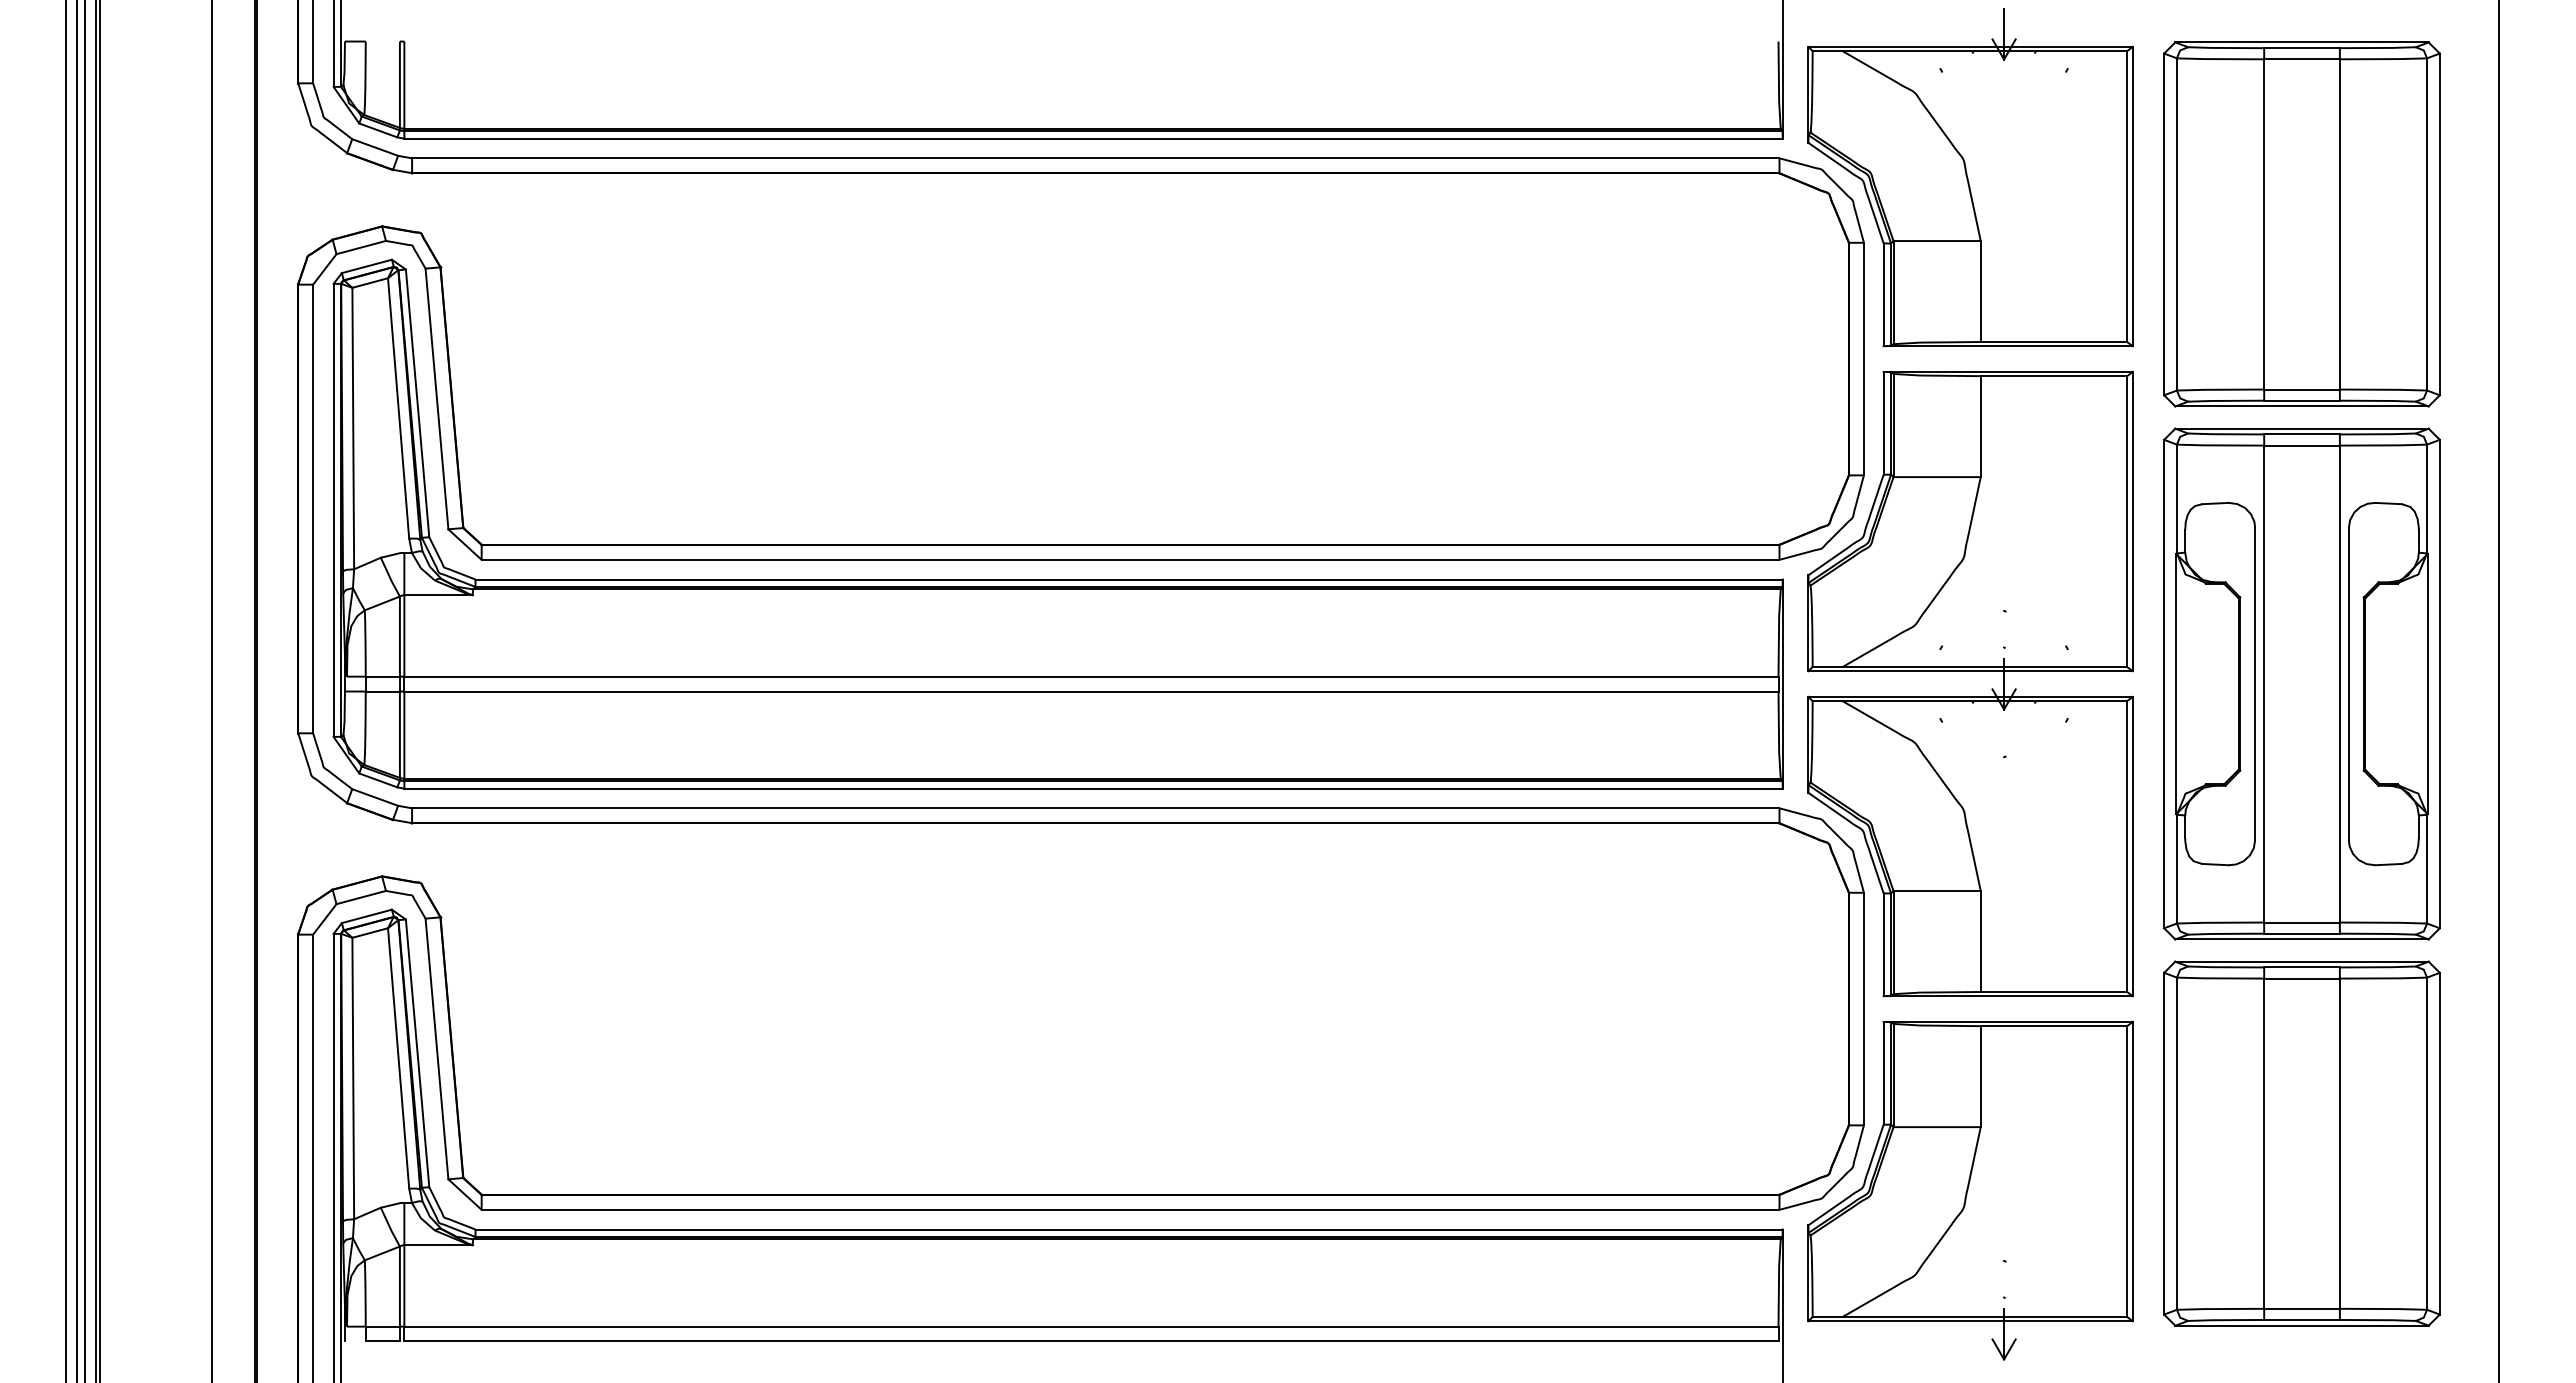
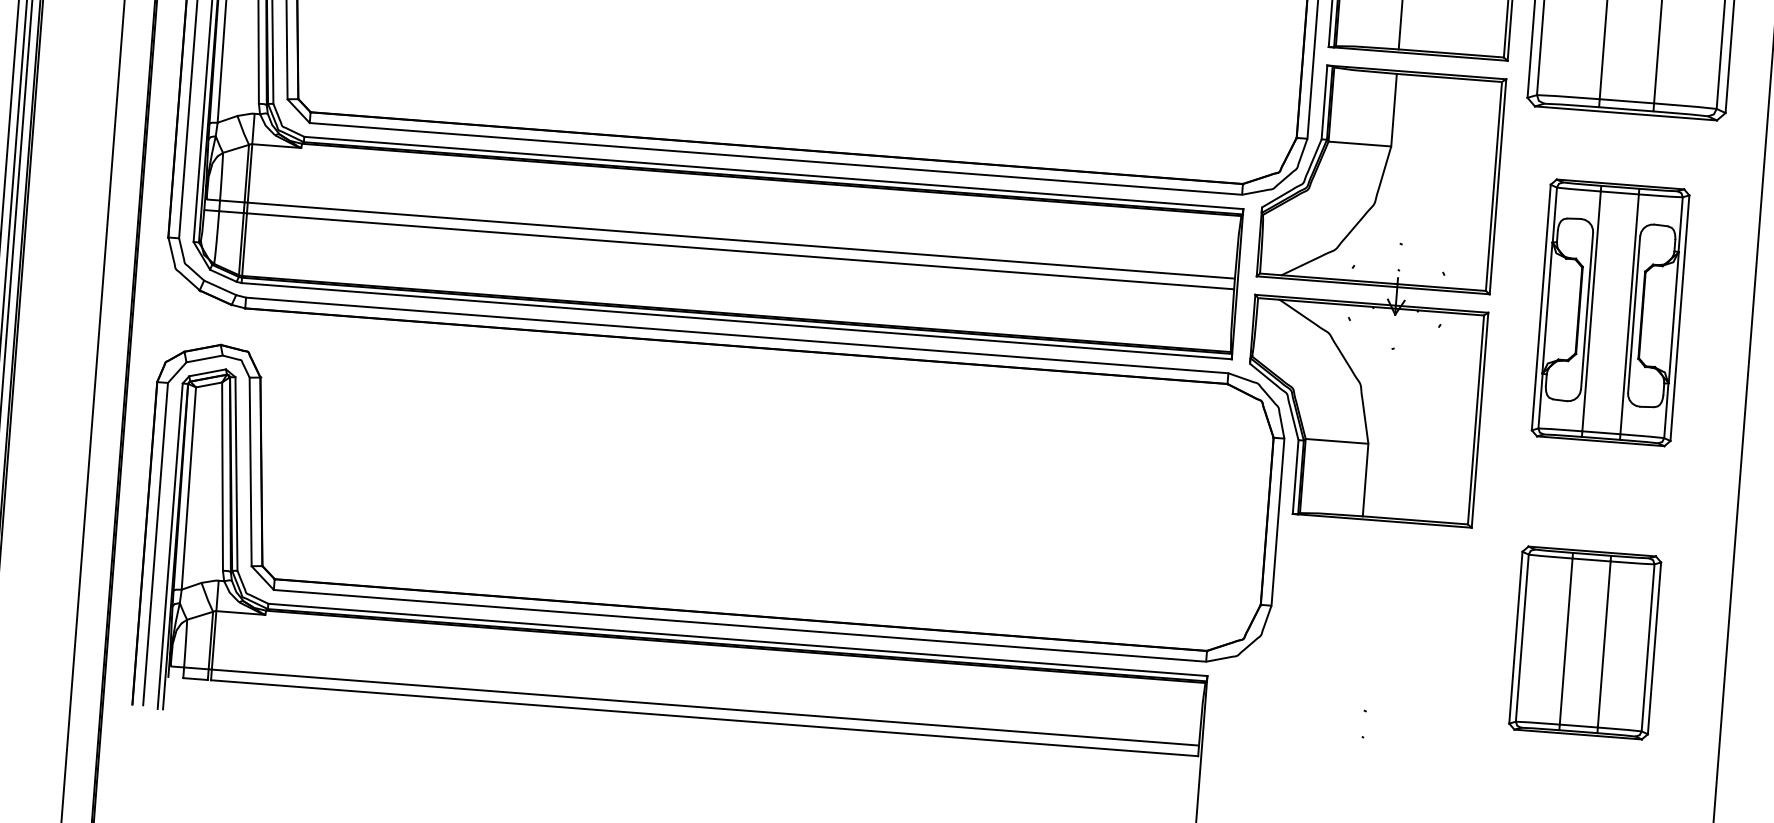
part: (2301, 683) -> (1610, 312), size x0.7
part: (2301, 1143) -> (1584, 642), size x0.7
part: (1970, 1190) -> (1344, 658), removed

